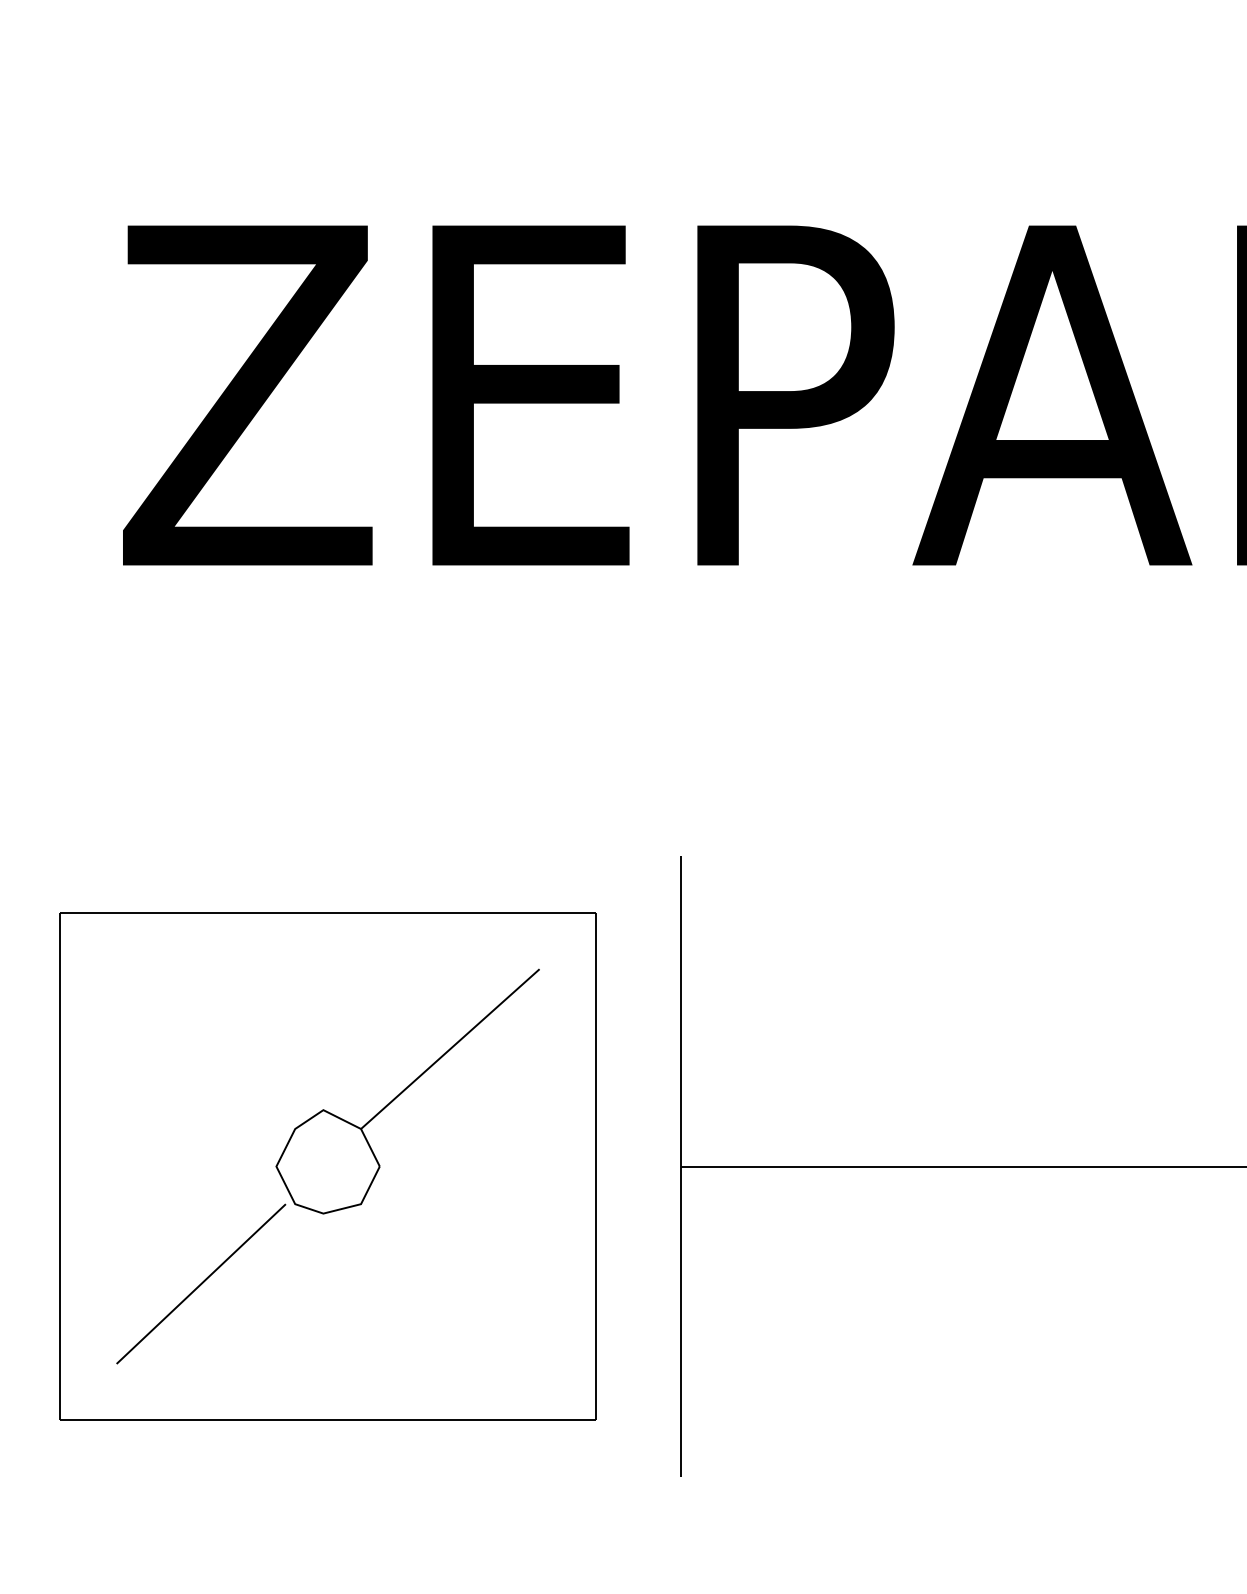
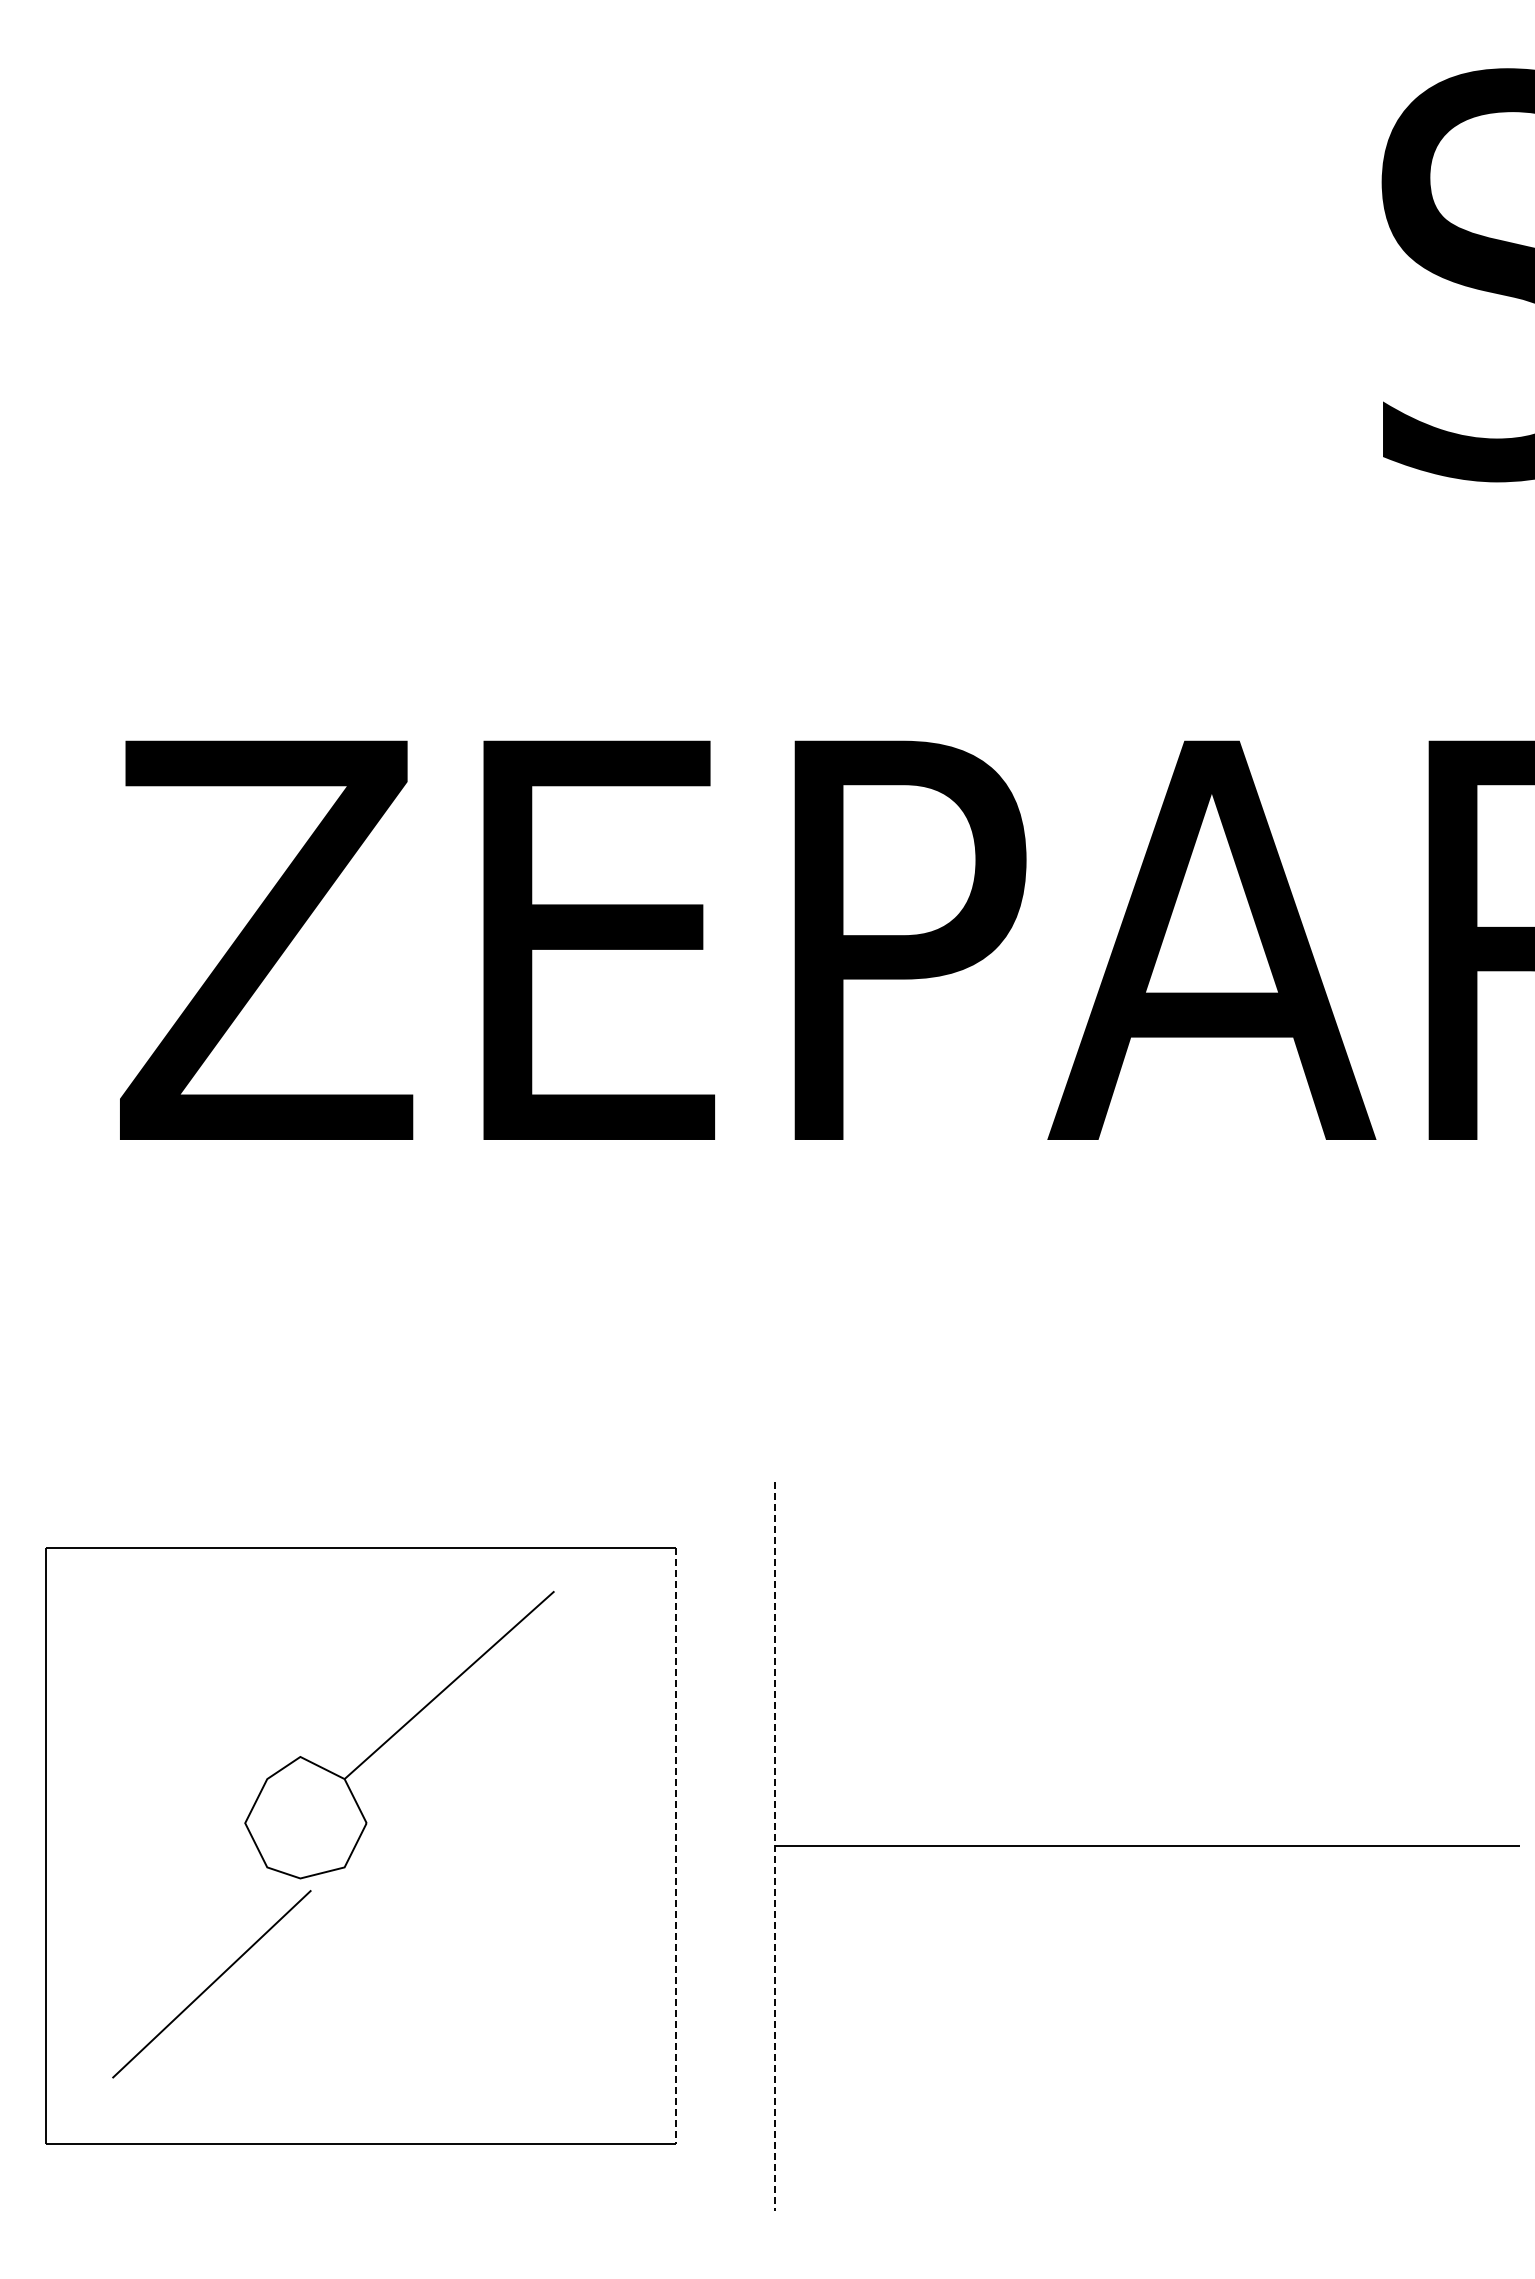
part: (407, 1091) -> (399, 1734), moved
line: (595, 1166) -> (675, 1846), solid -> dashed
line: (680, 1166) -> (775, 1846), solid -> dashed

